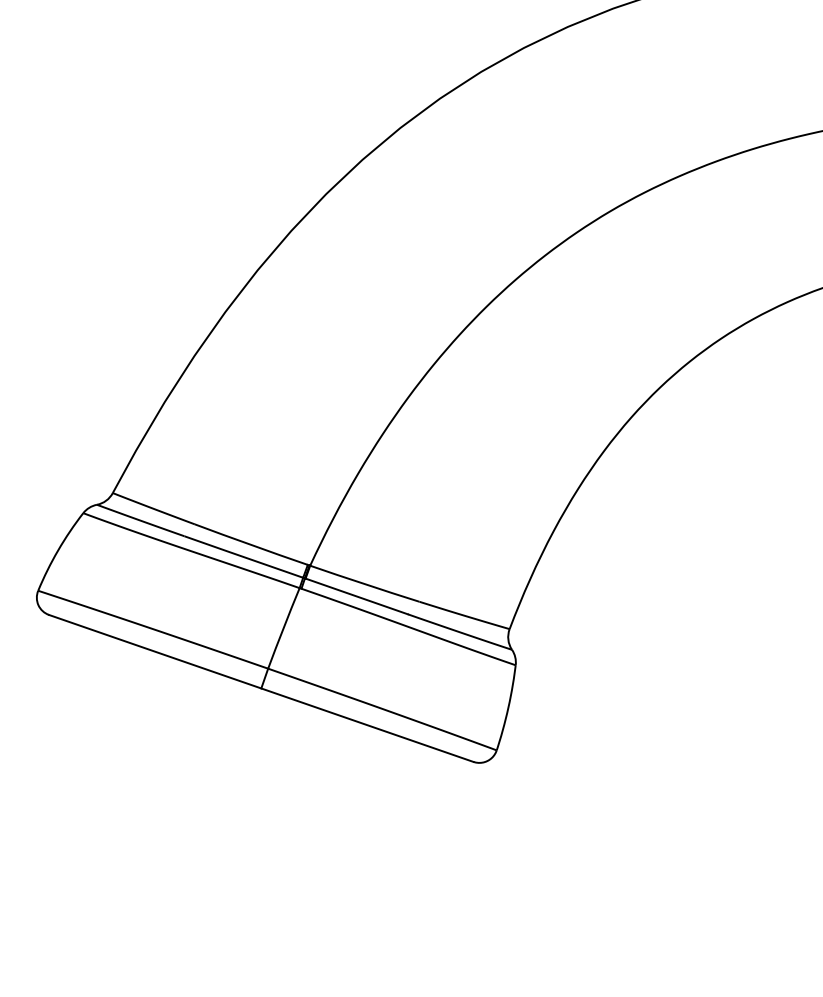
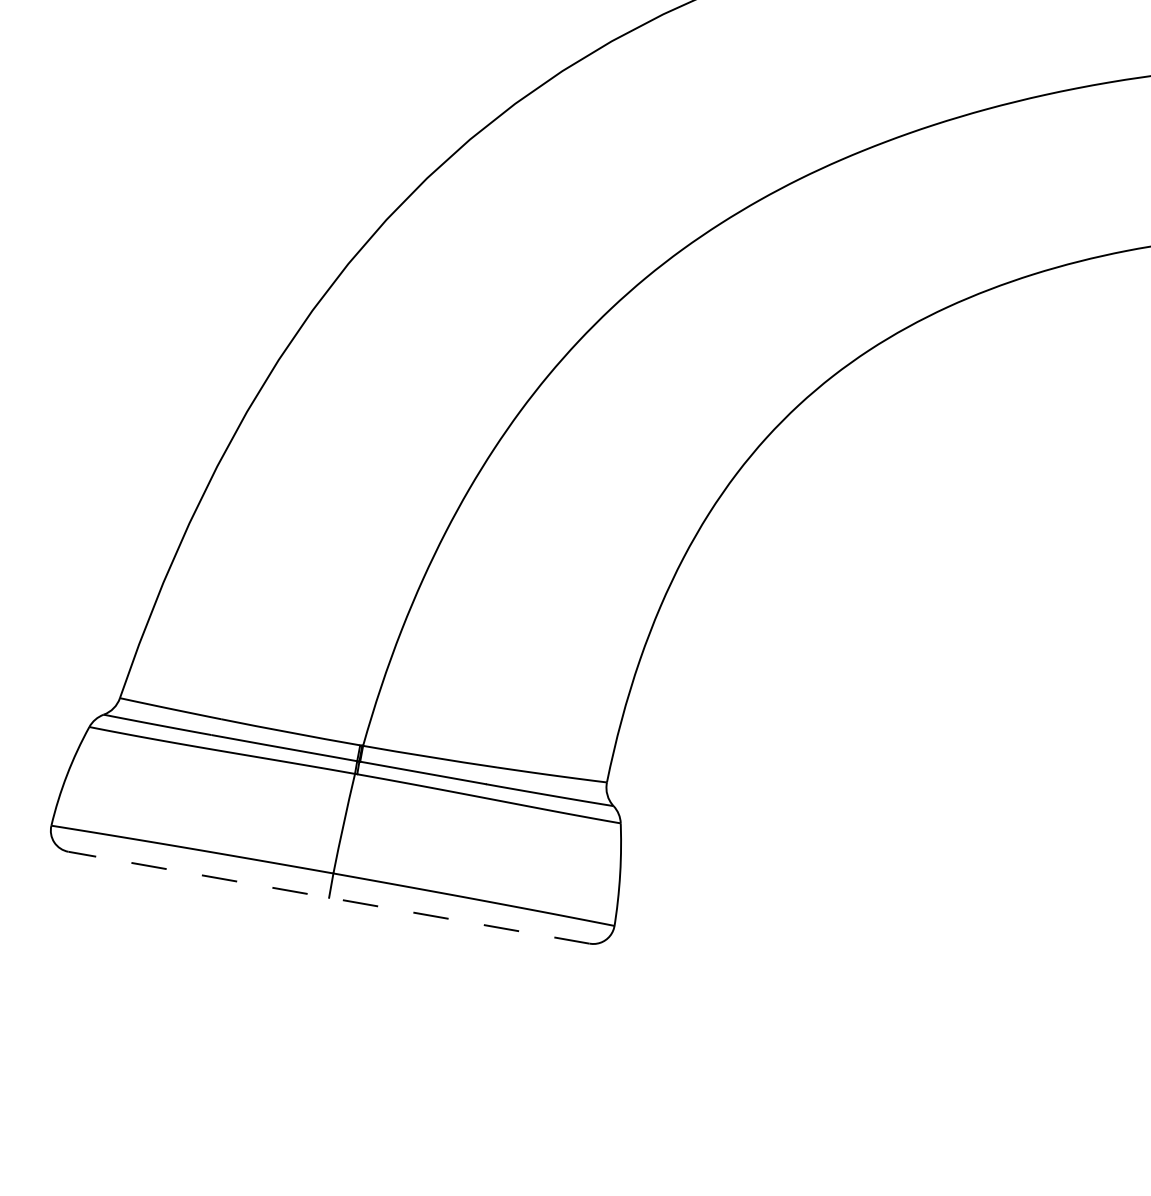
line: (261, 688) -> (329, 897), solid -> dashed

